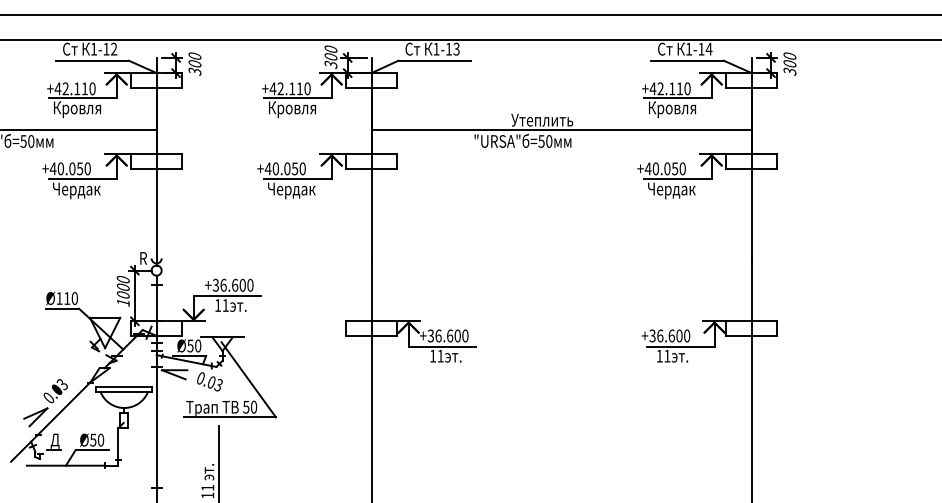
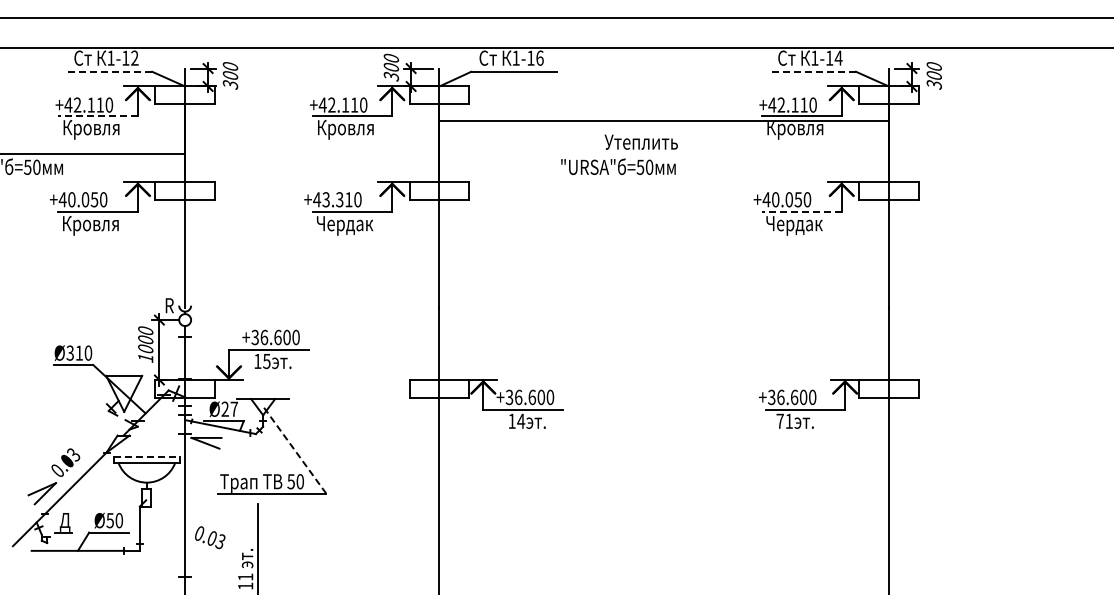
text: (456, 48) -> (539, 57), 1-13 -> 1-16
line: (91, 60) -> (108, 71), solid -> dashed
line: (686, 60) -> (812, 71), solid -> dashed
line: (83, 98) -> (98, 116), solid -> dashed
line: (561, 129) -> (663, 120), moved
text: (285, 168) -> (337, 199), +40.050 -> +43.310
line: (677, 179) -> (801, 212), solid -> dashed
text: (76, 190) -> (90, 225), Чердак -> Кровля
text: (58, 297) -> (69, 352), Ø110 -> Ø310
text: (225, 305) -> (266, 361), 11 -> 15
text: (194, 345) -> (229, 408), Ø50 -> Ø27
text: (440, 355) -> (521, 420), 11 -> 14
text: (659, 355) -> (779, 420), 11 -> 71
line: (249, 380) -> (294, 449), solid -> dashed
text: (210, 381) -> (210, 537), moved
line: (123, 386) -> (146, 457), solid -> dashed

